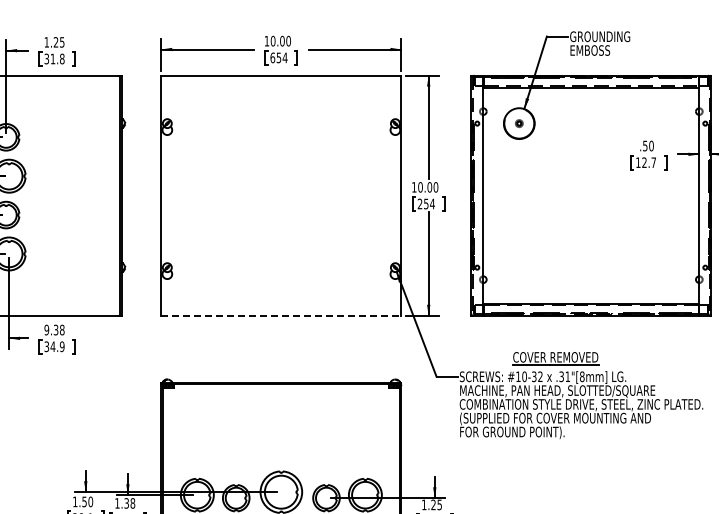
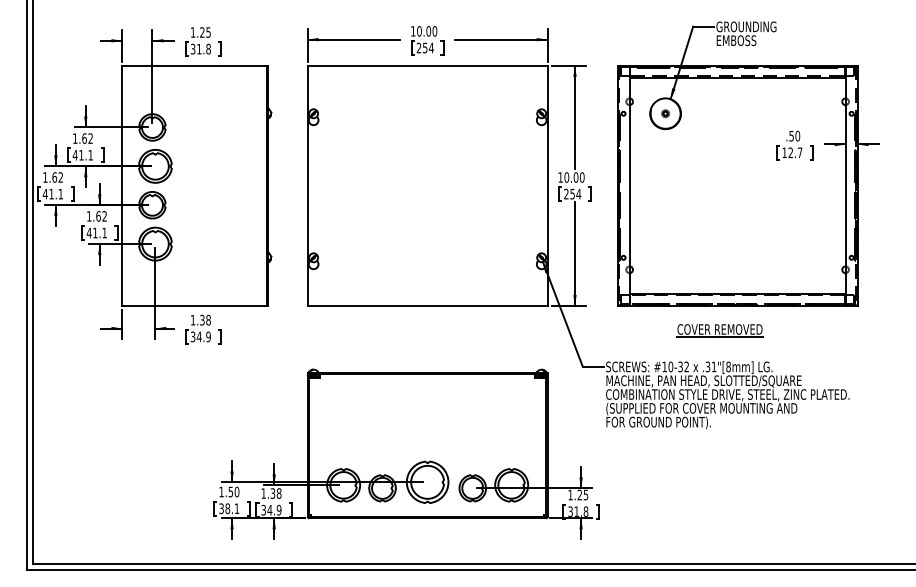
text: (272, 57) -> (418, 47), 654 -> 254
line: (282, 315) -> (428, 305), dashed -> solid
text: (46, 329) -> (192, 319), 9.38 -> 1.38
part: (555, 358) -> (719, 330), moved

